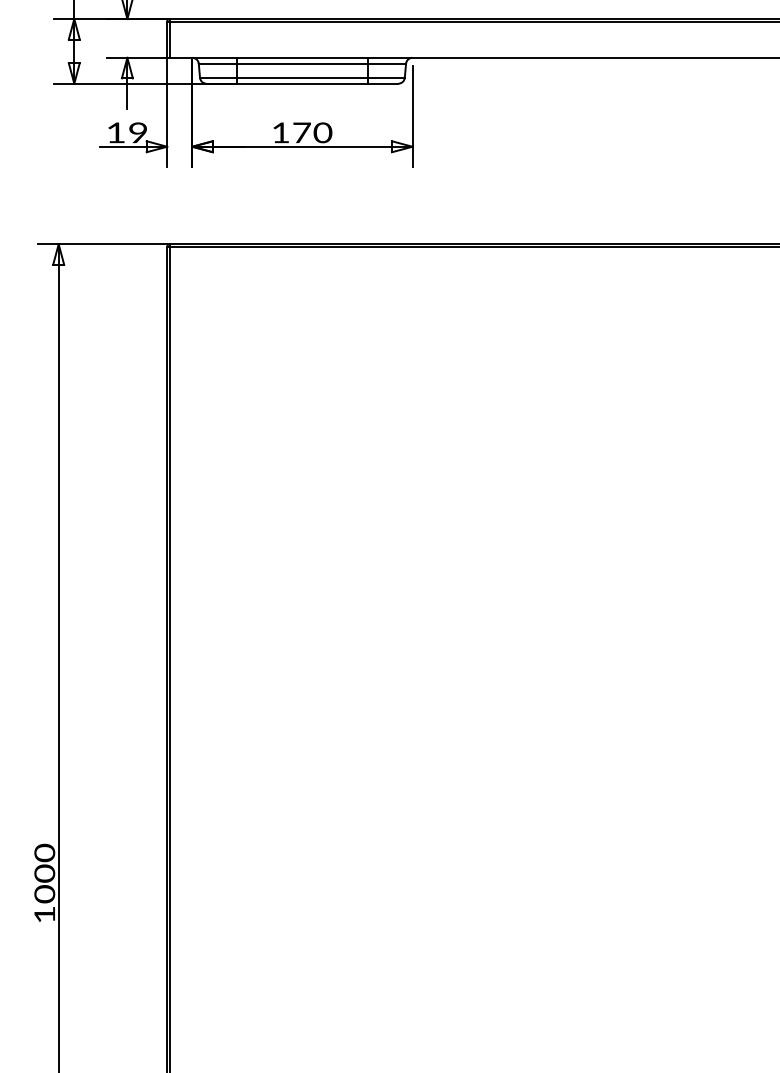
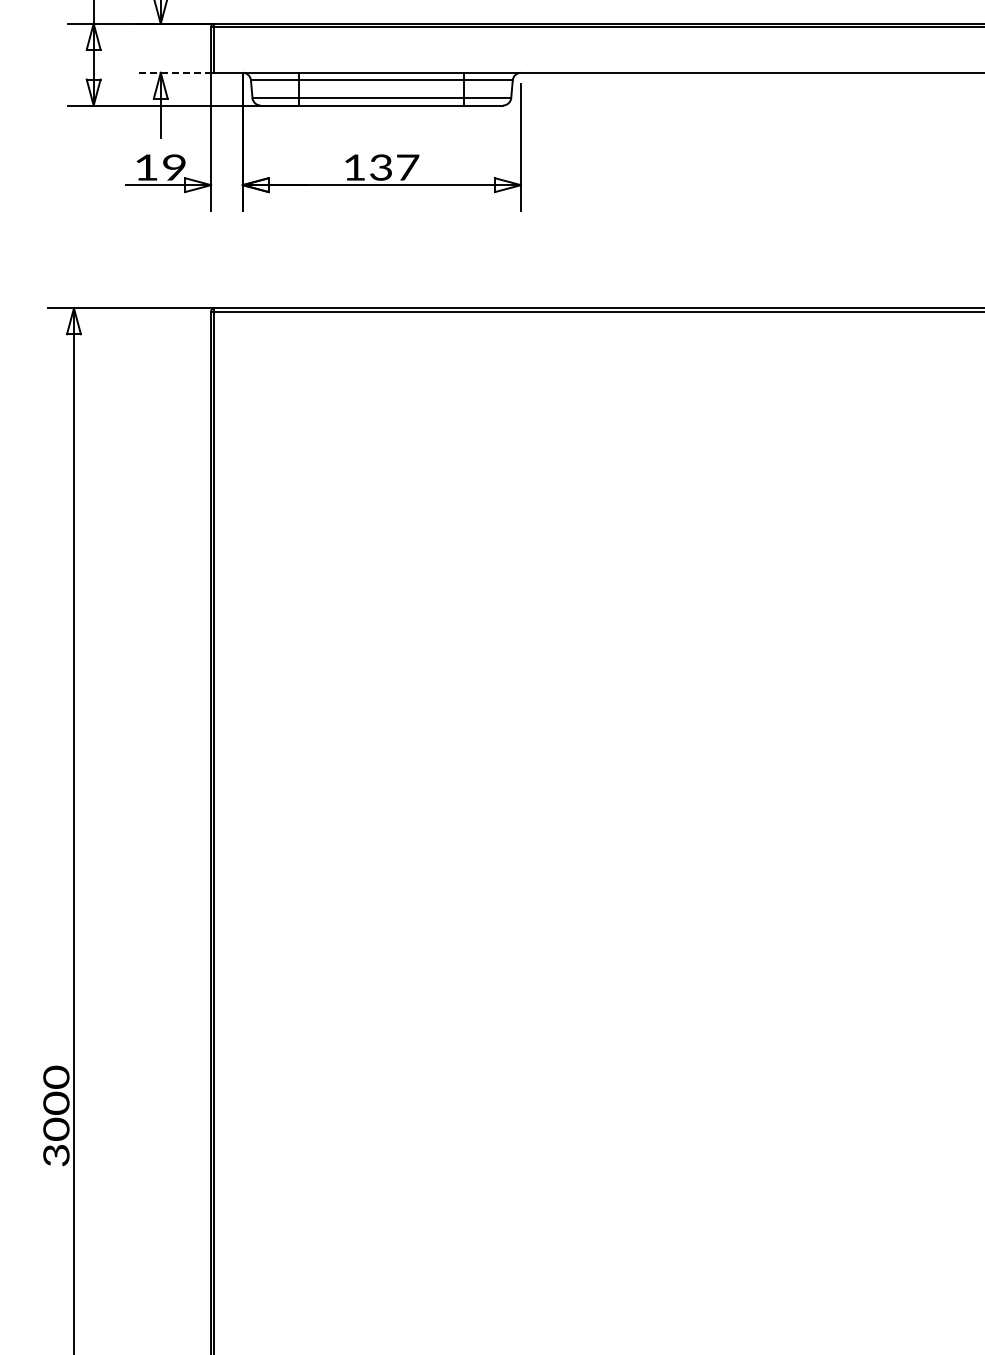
line: (136, 57) -> (172, 72), solid -> dashed
text: (312, 132) -> (394, 167), 170 -> 137
text: (44, 914) -> (56, 1155), 1000 -> 3000

